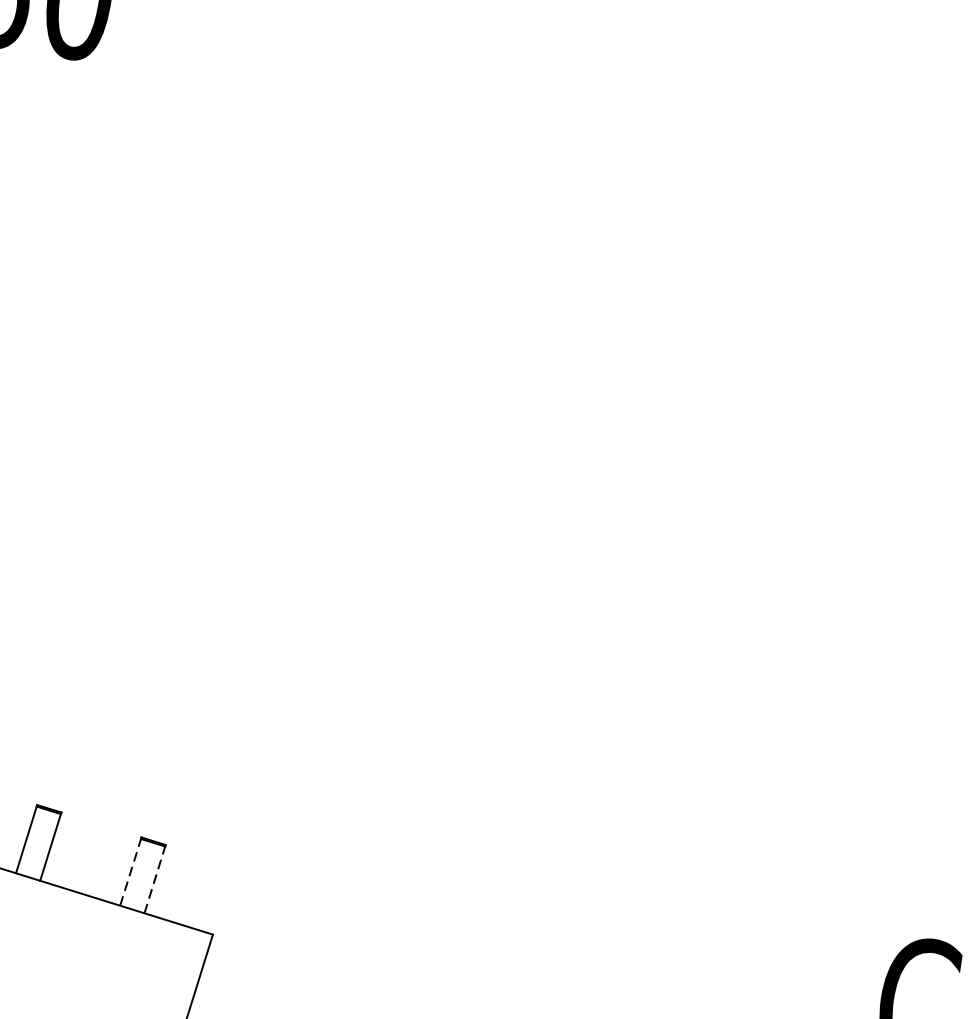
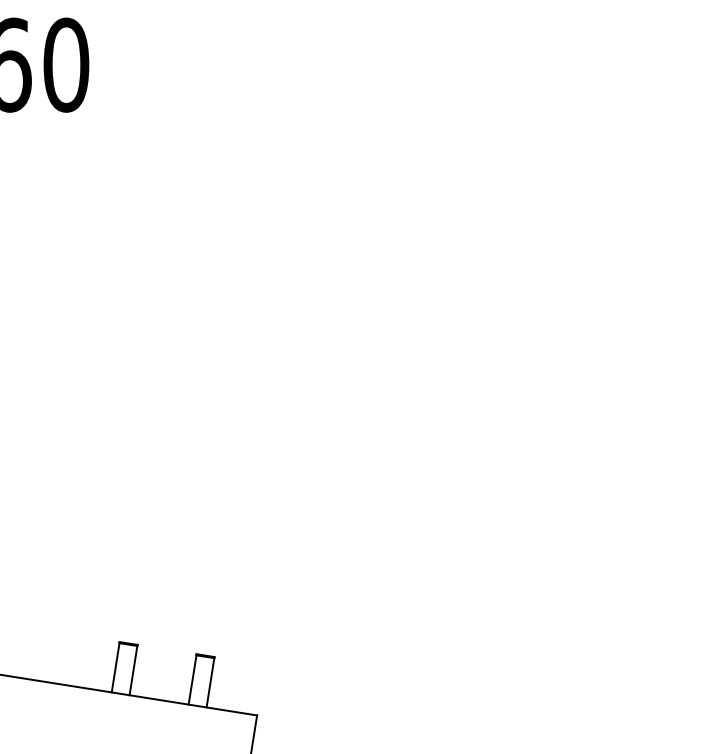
line: (130, 871) -> (192, 679), dashed -> solid
line: (154, 879) -> (210, 682), dashed -> solid

